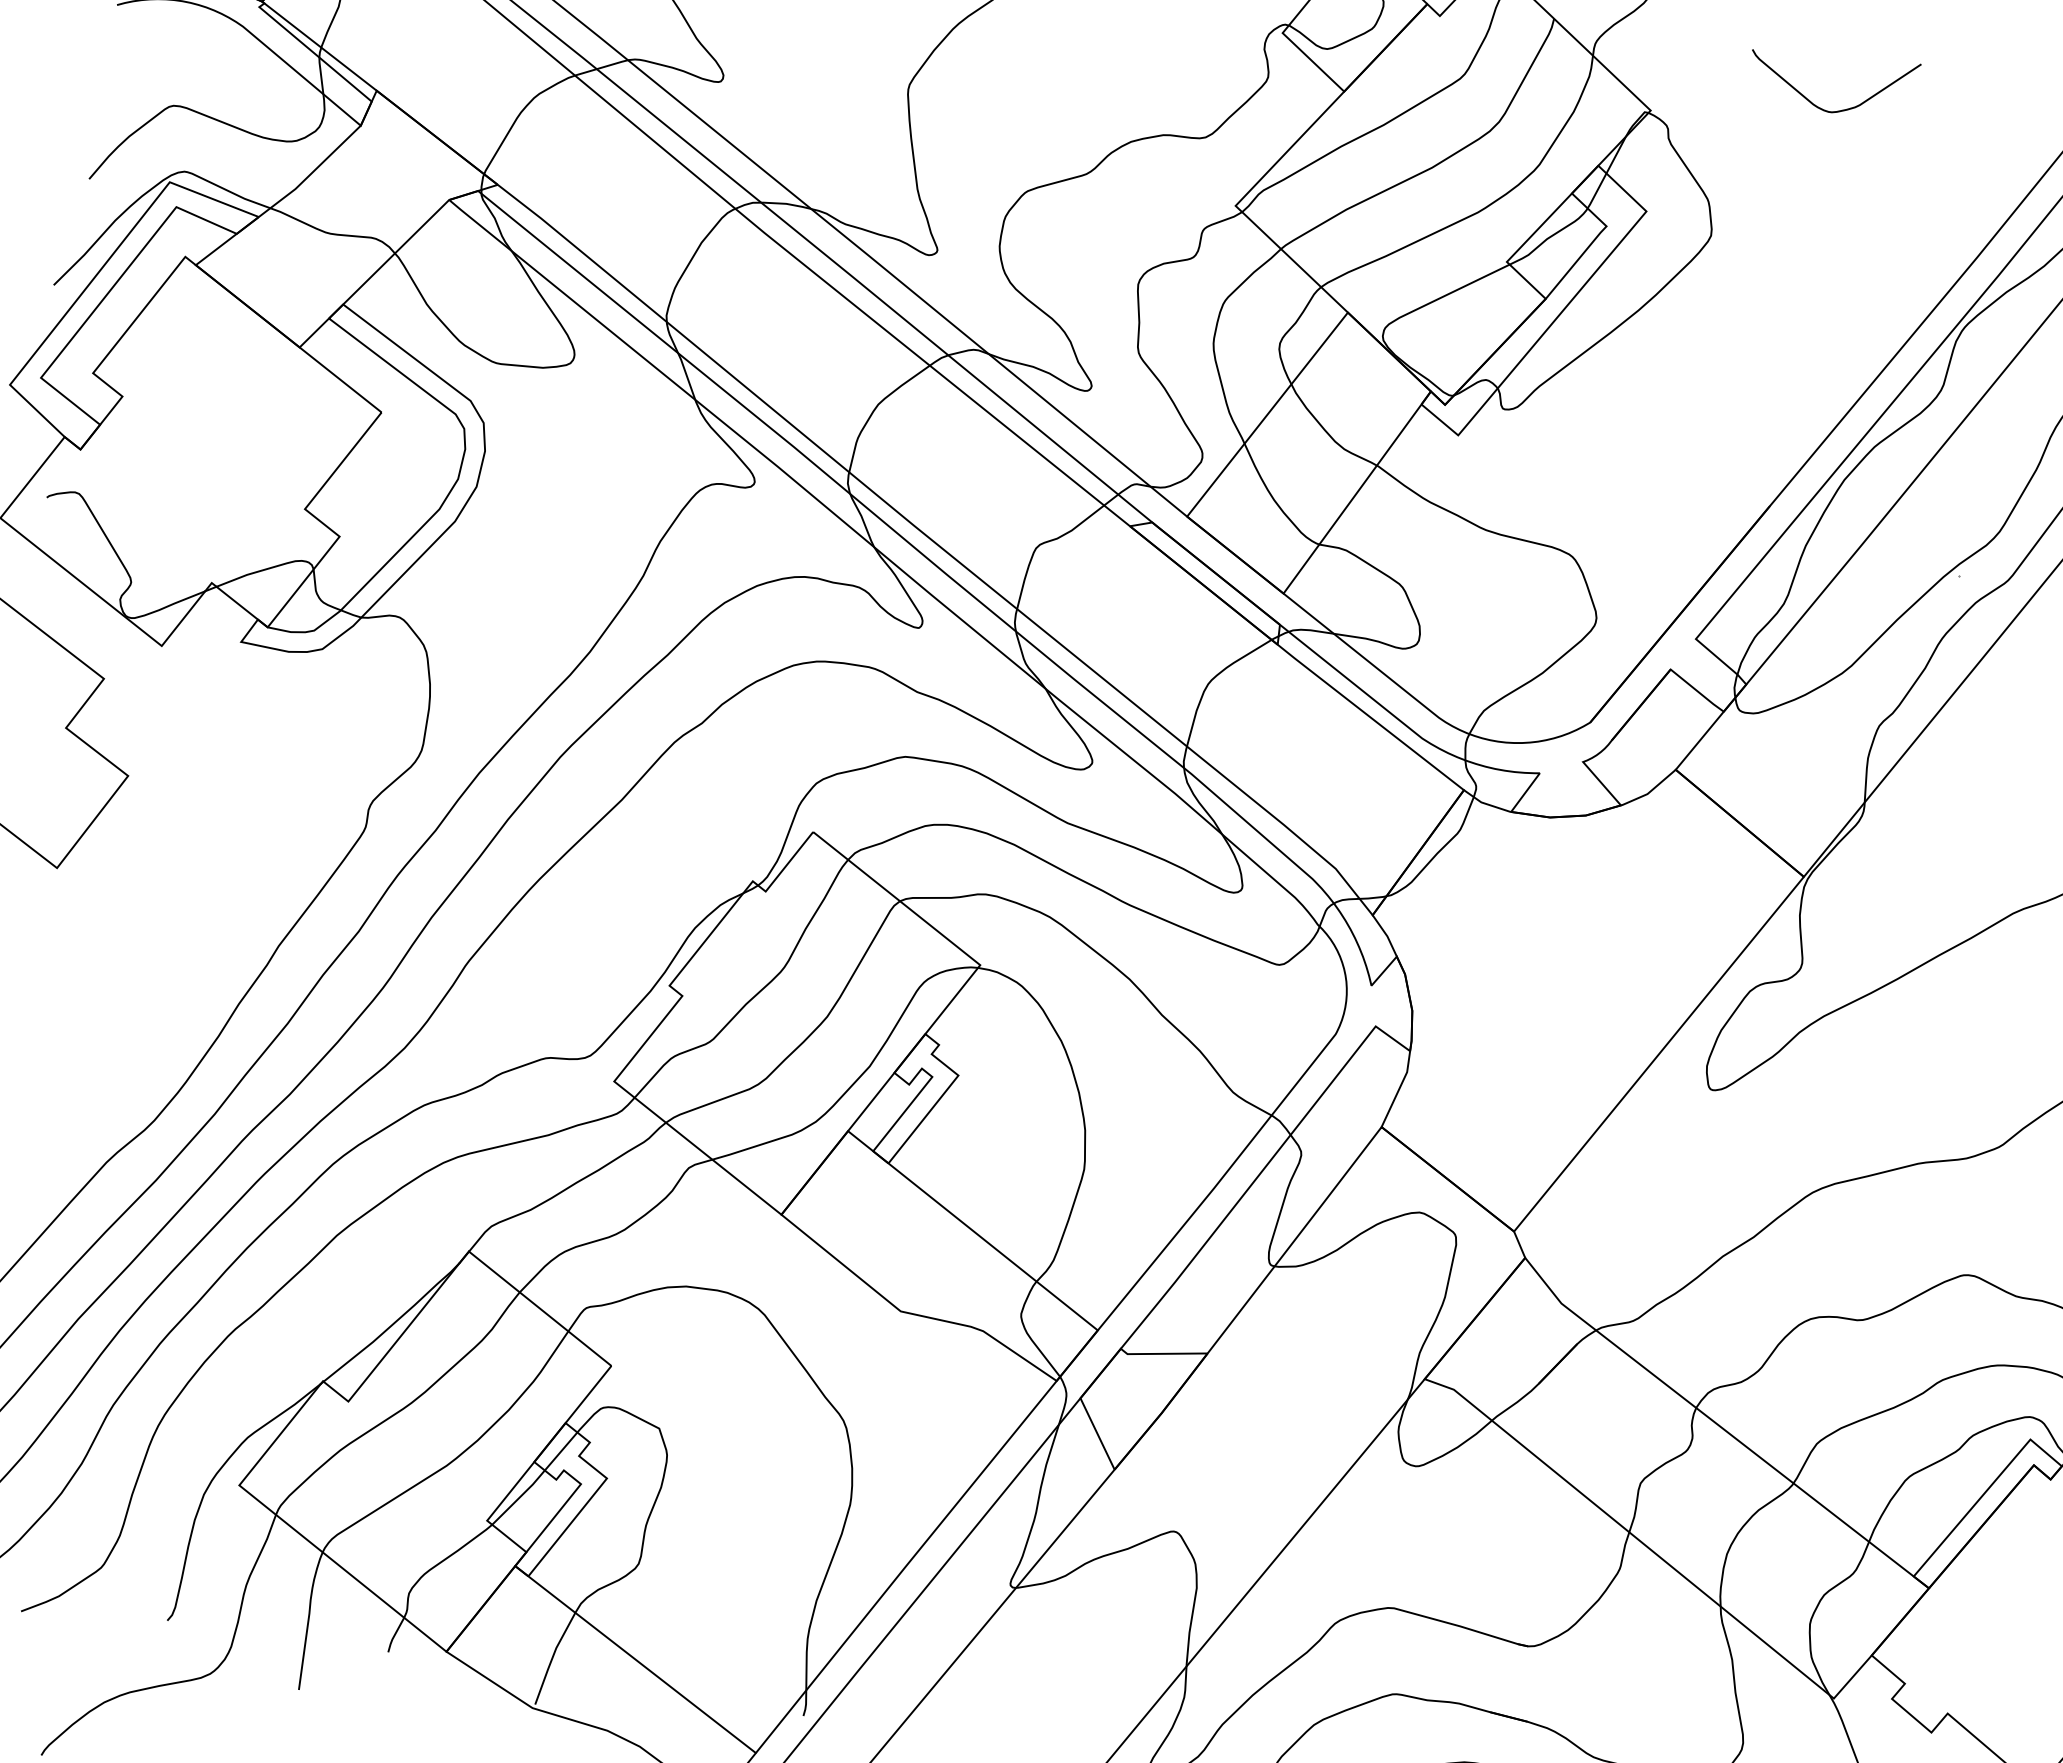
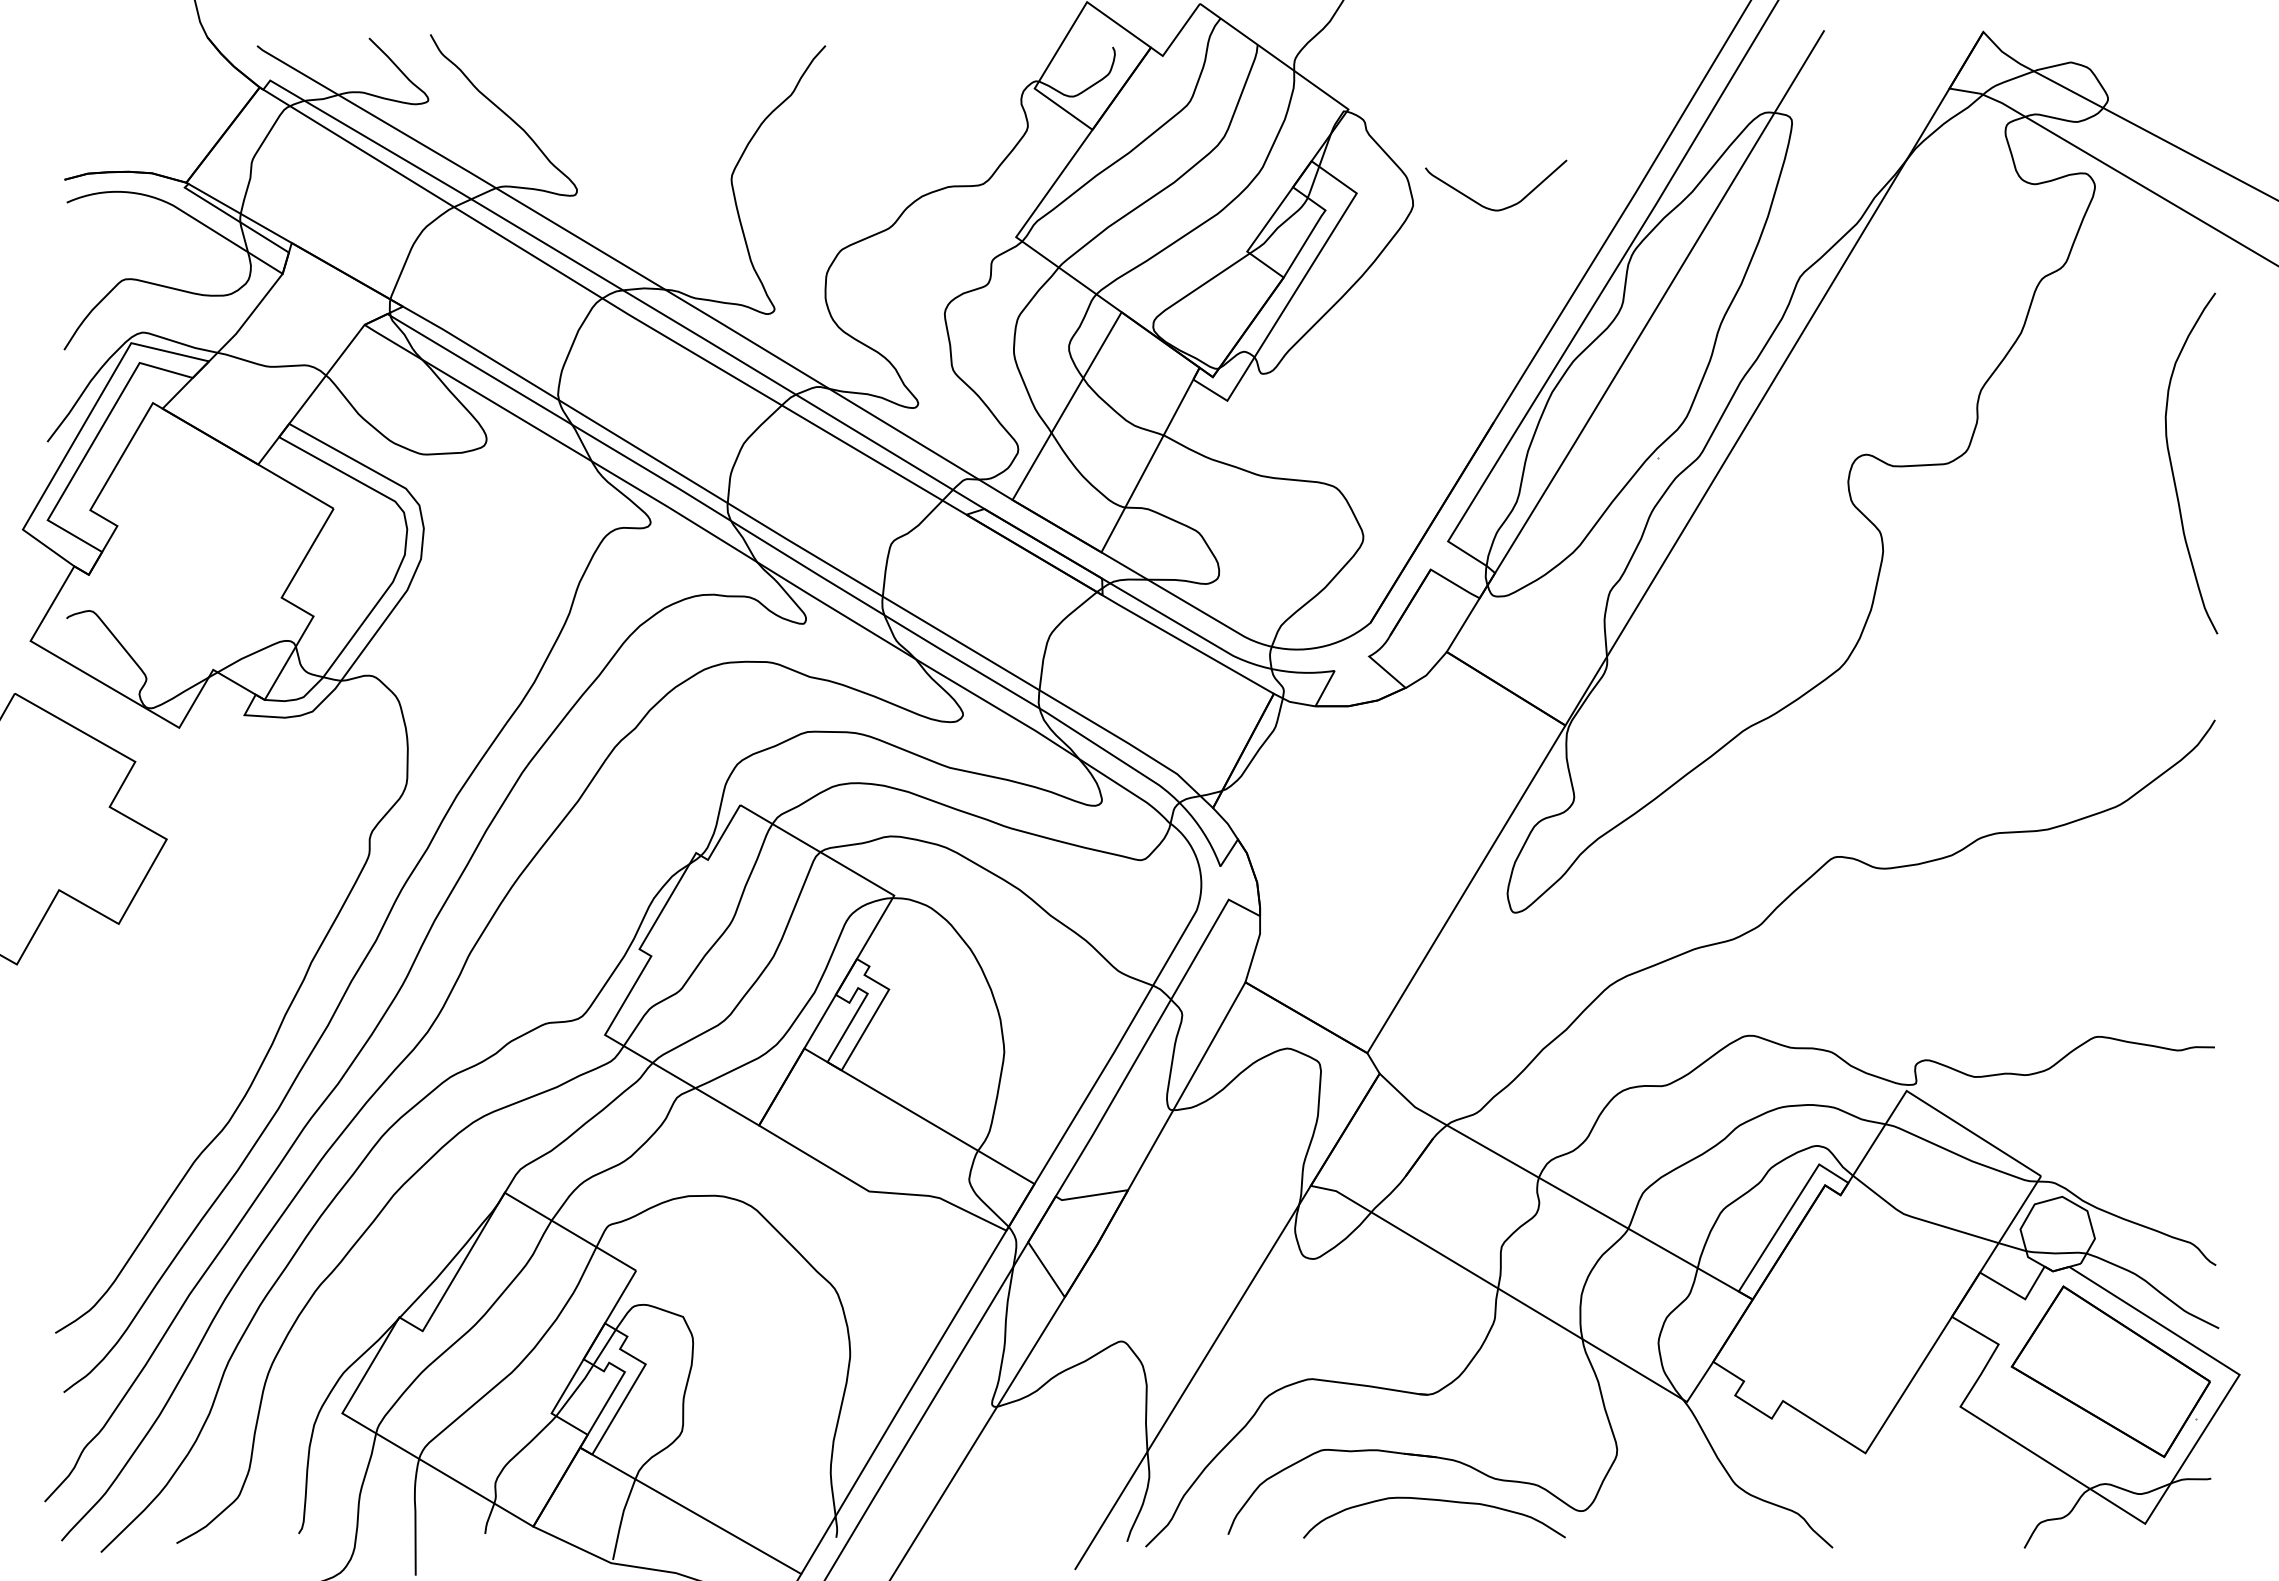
curve: (1820, 107) -> (1488, 207), moved

